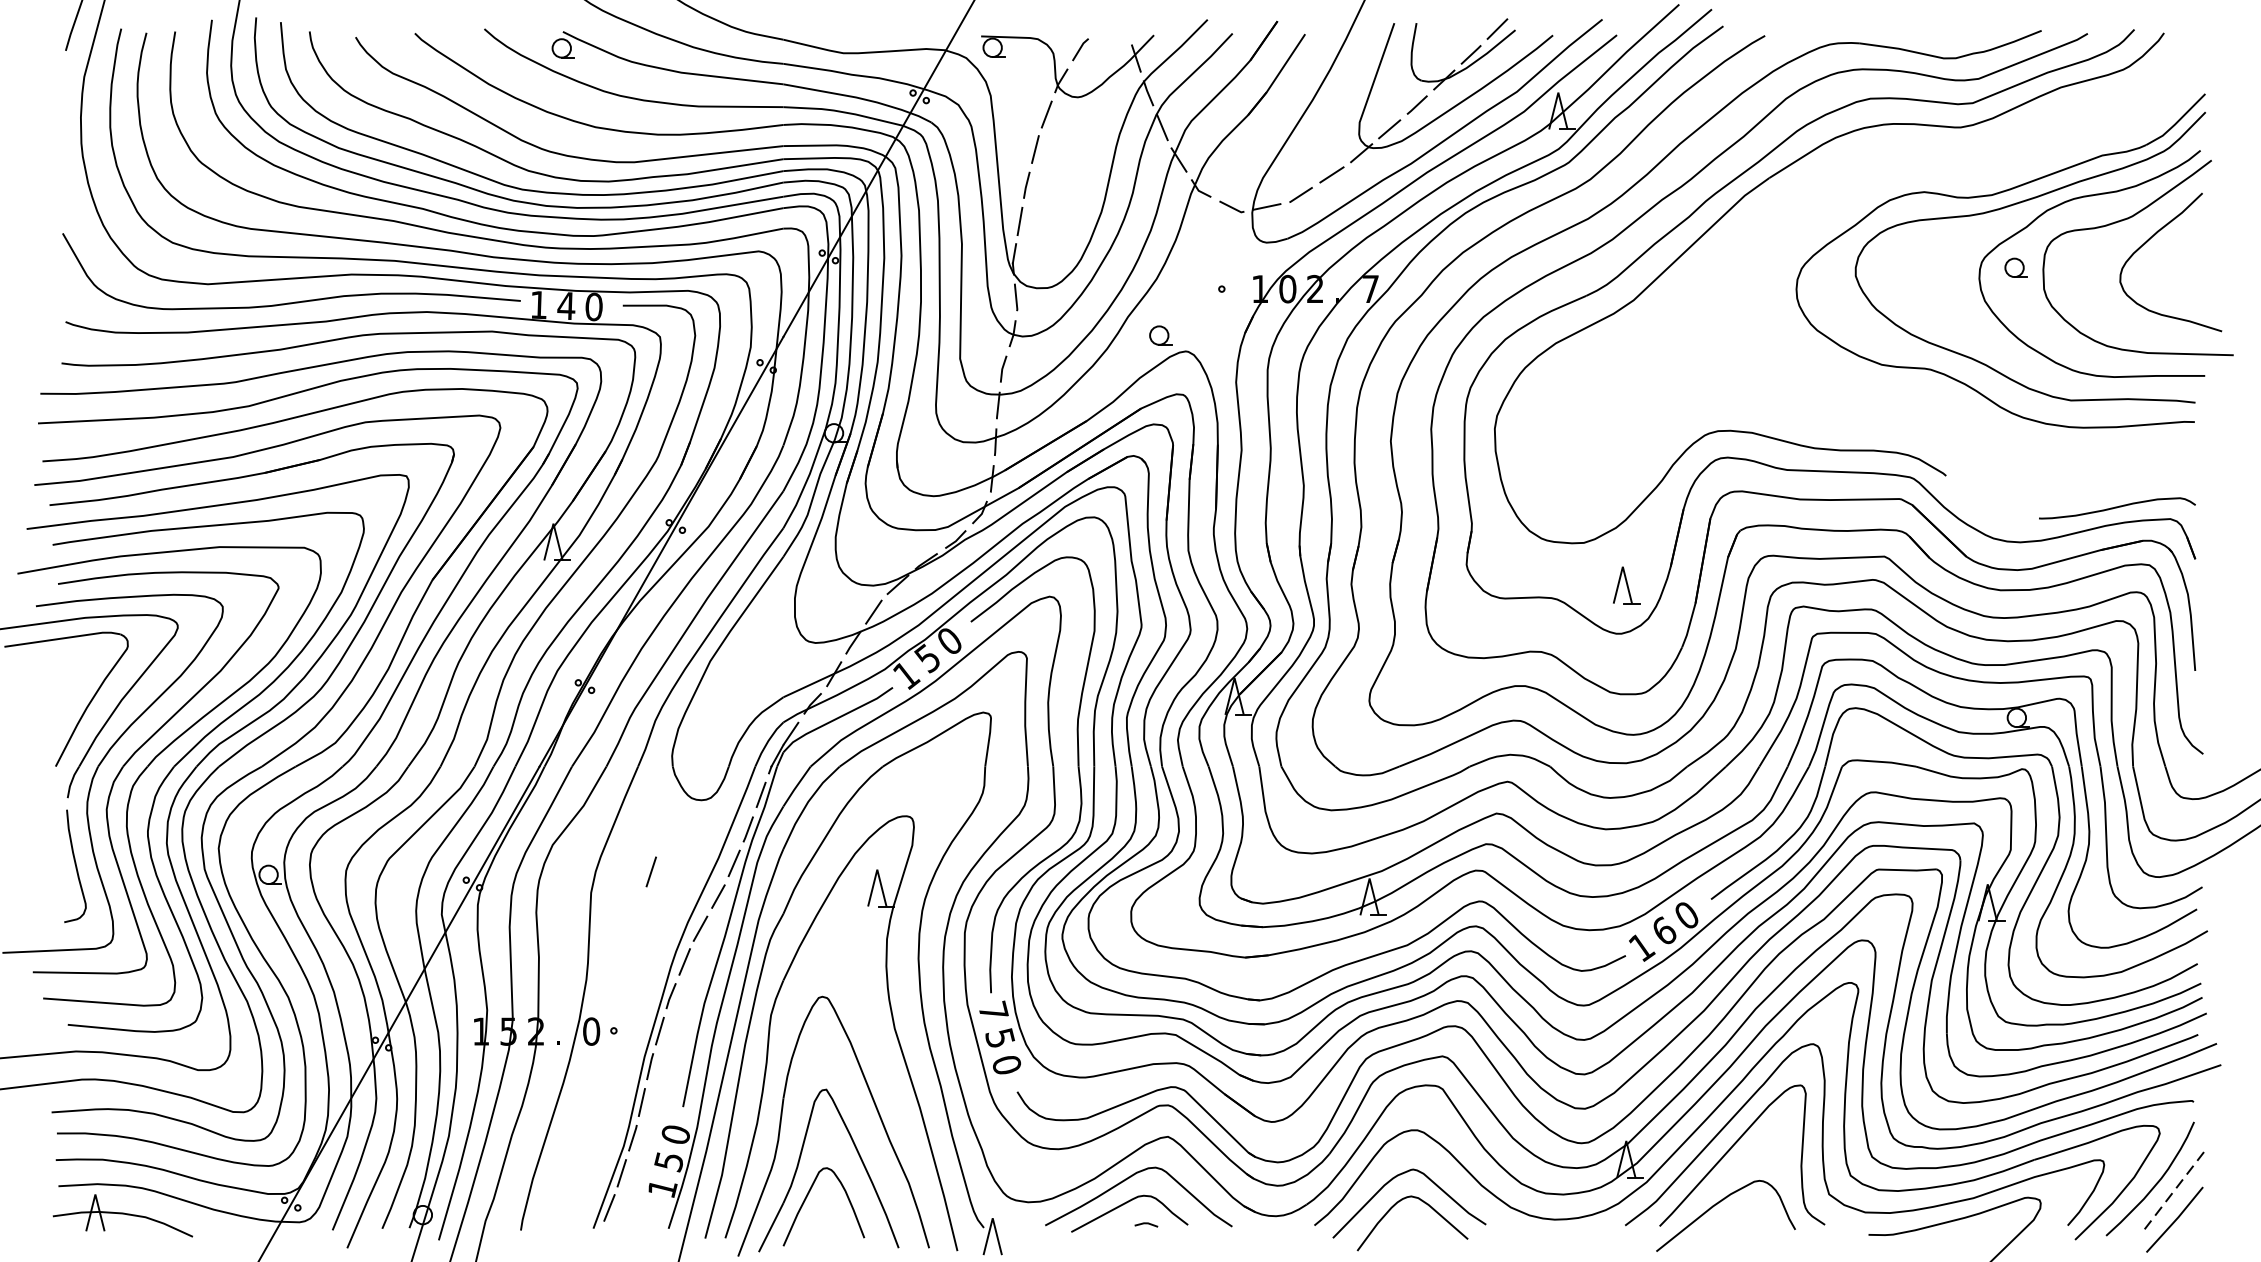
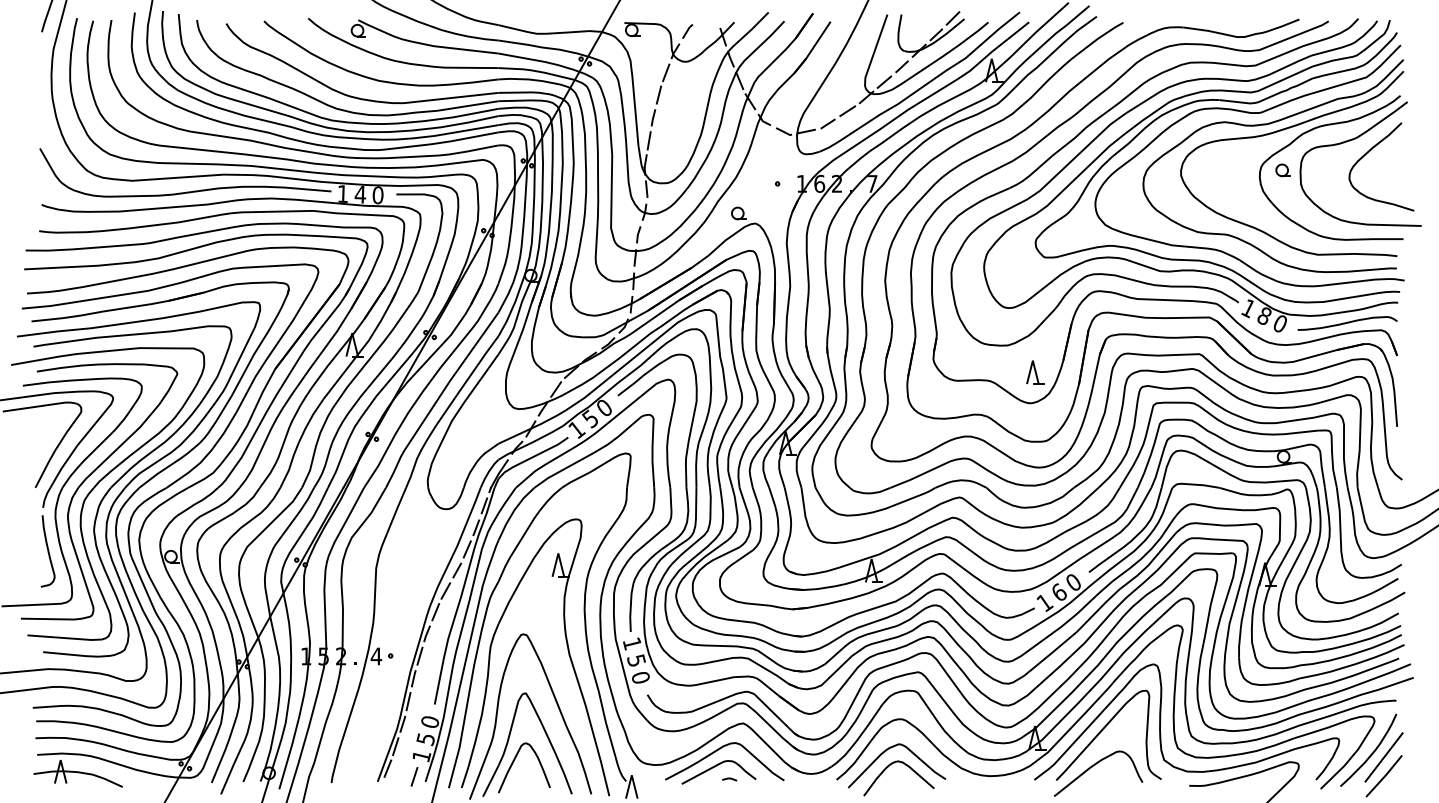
part: (1817, 219) -> (1156, 139), added
text: (1287, 288) -> (819, 183), 0 -> 6
line: (651, 871) -> (414, 776), moved
text: (993, 1011) -> (632, 643), 7 -> 1
text: (591, 1031) -> (376, 656), 0 -> 4
line: (2175, 1190) -> (1384, 757), dashed -> solid

